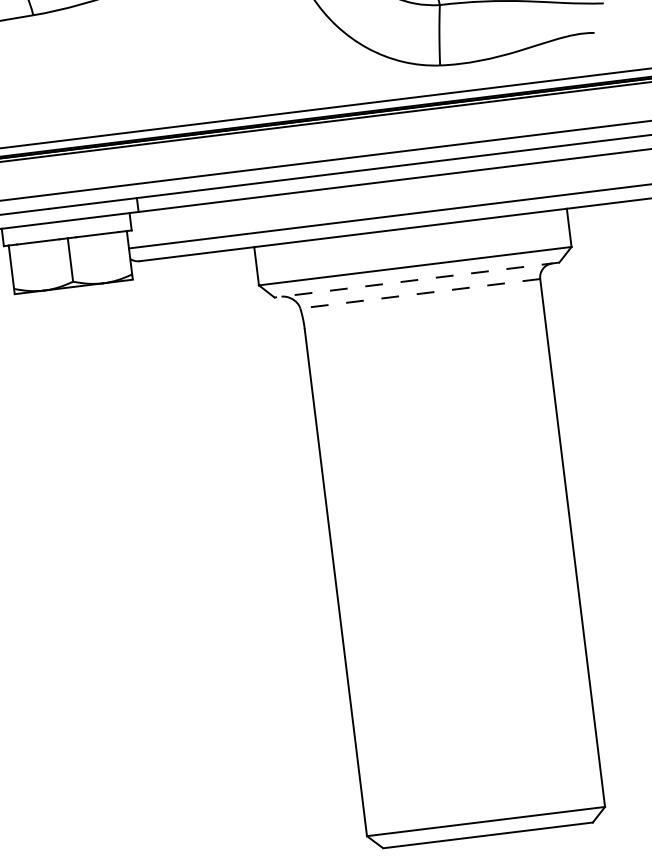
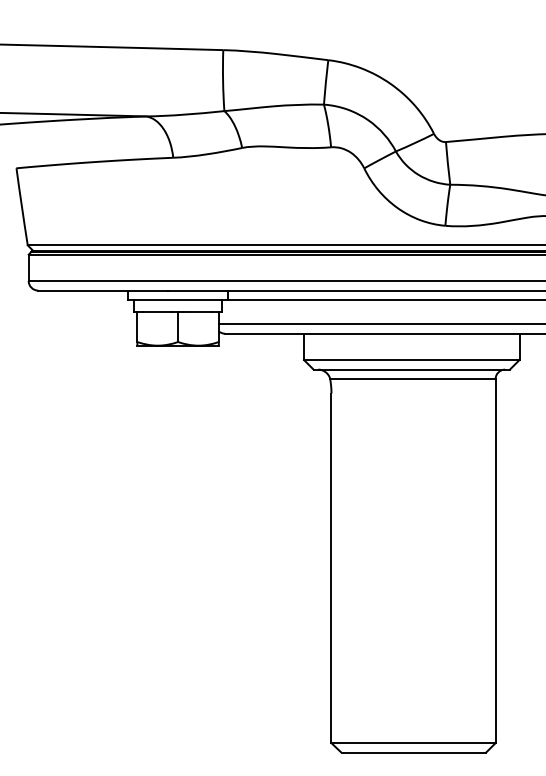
line: (416, 279) -> (411, 369), dashed -> solid
line: (419, 294) -> (412, 379), dashed -> solid

